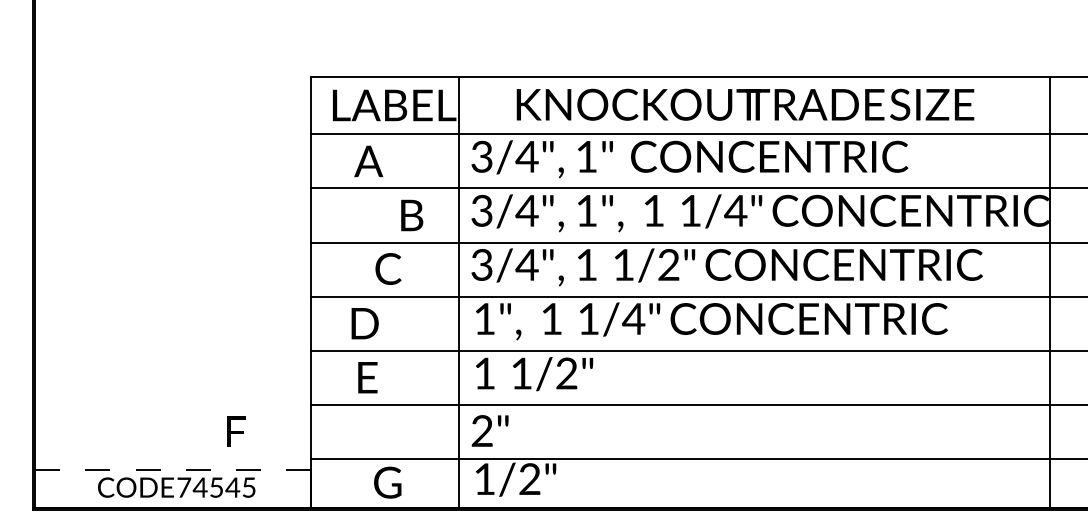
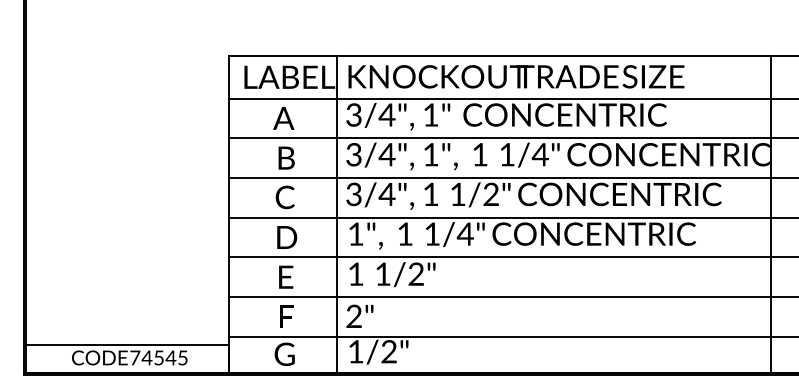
text: (745, 104) -> (516, 76), moved
text: (368, 161) -> (283, 118), moved
text: (411, 214) -> (286, 157), moved
text: (365, 323) -> (287, 237), moved
text: (368, 376) -> (286, 276), moved
text: (236, 431) -> (286, 316), moved
line: (173, 470) -> (127, 345), dashed -> solid

